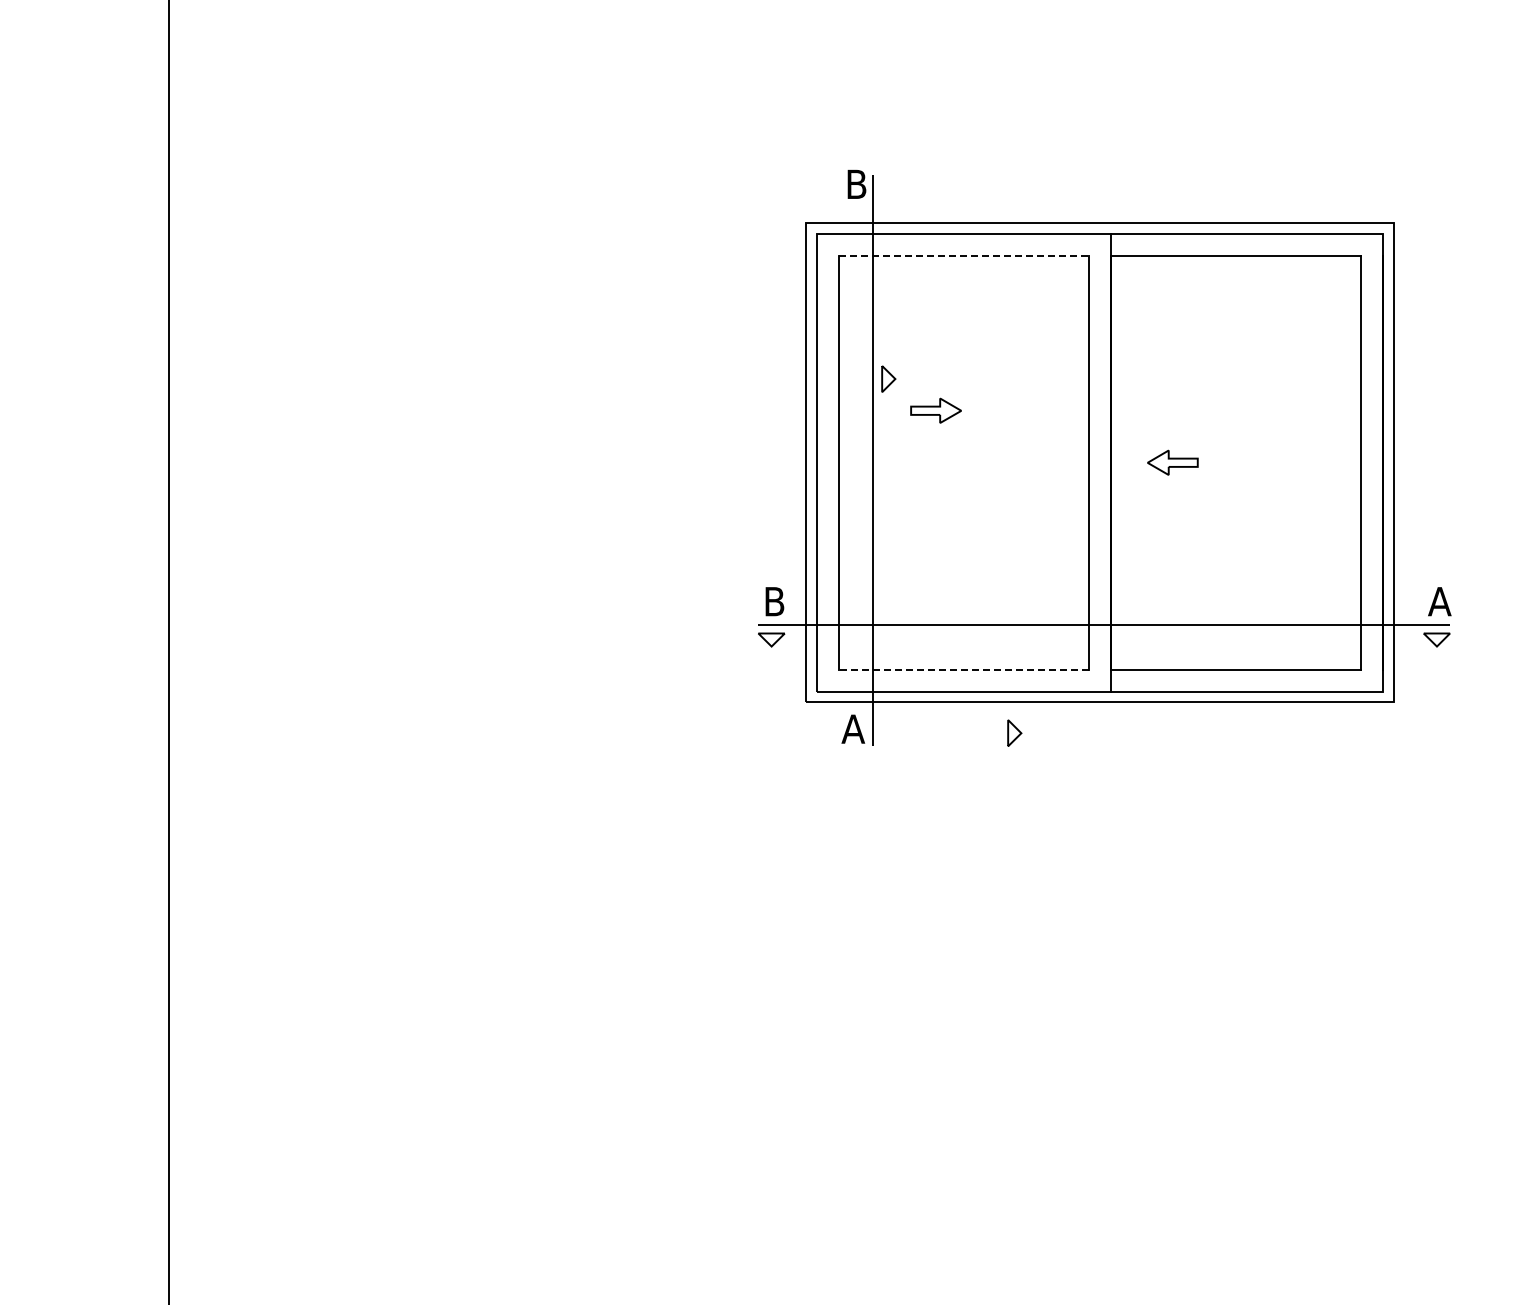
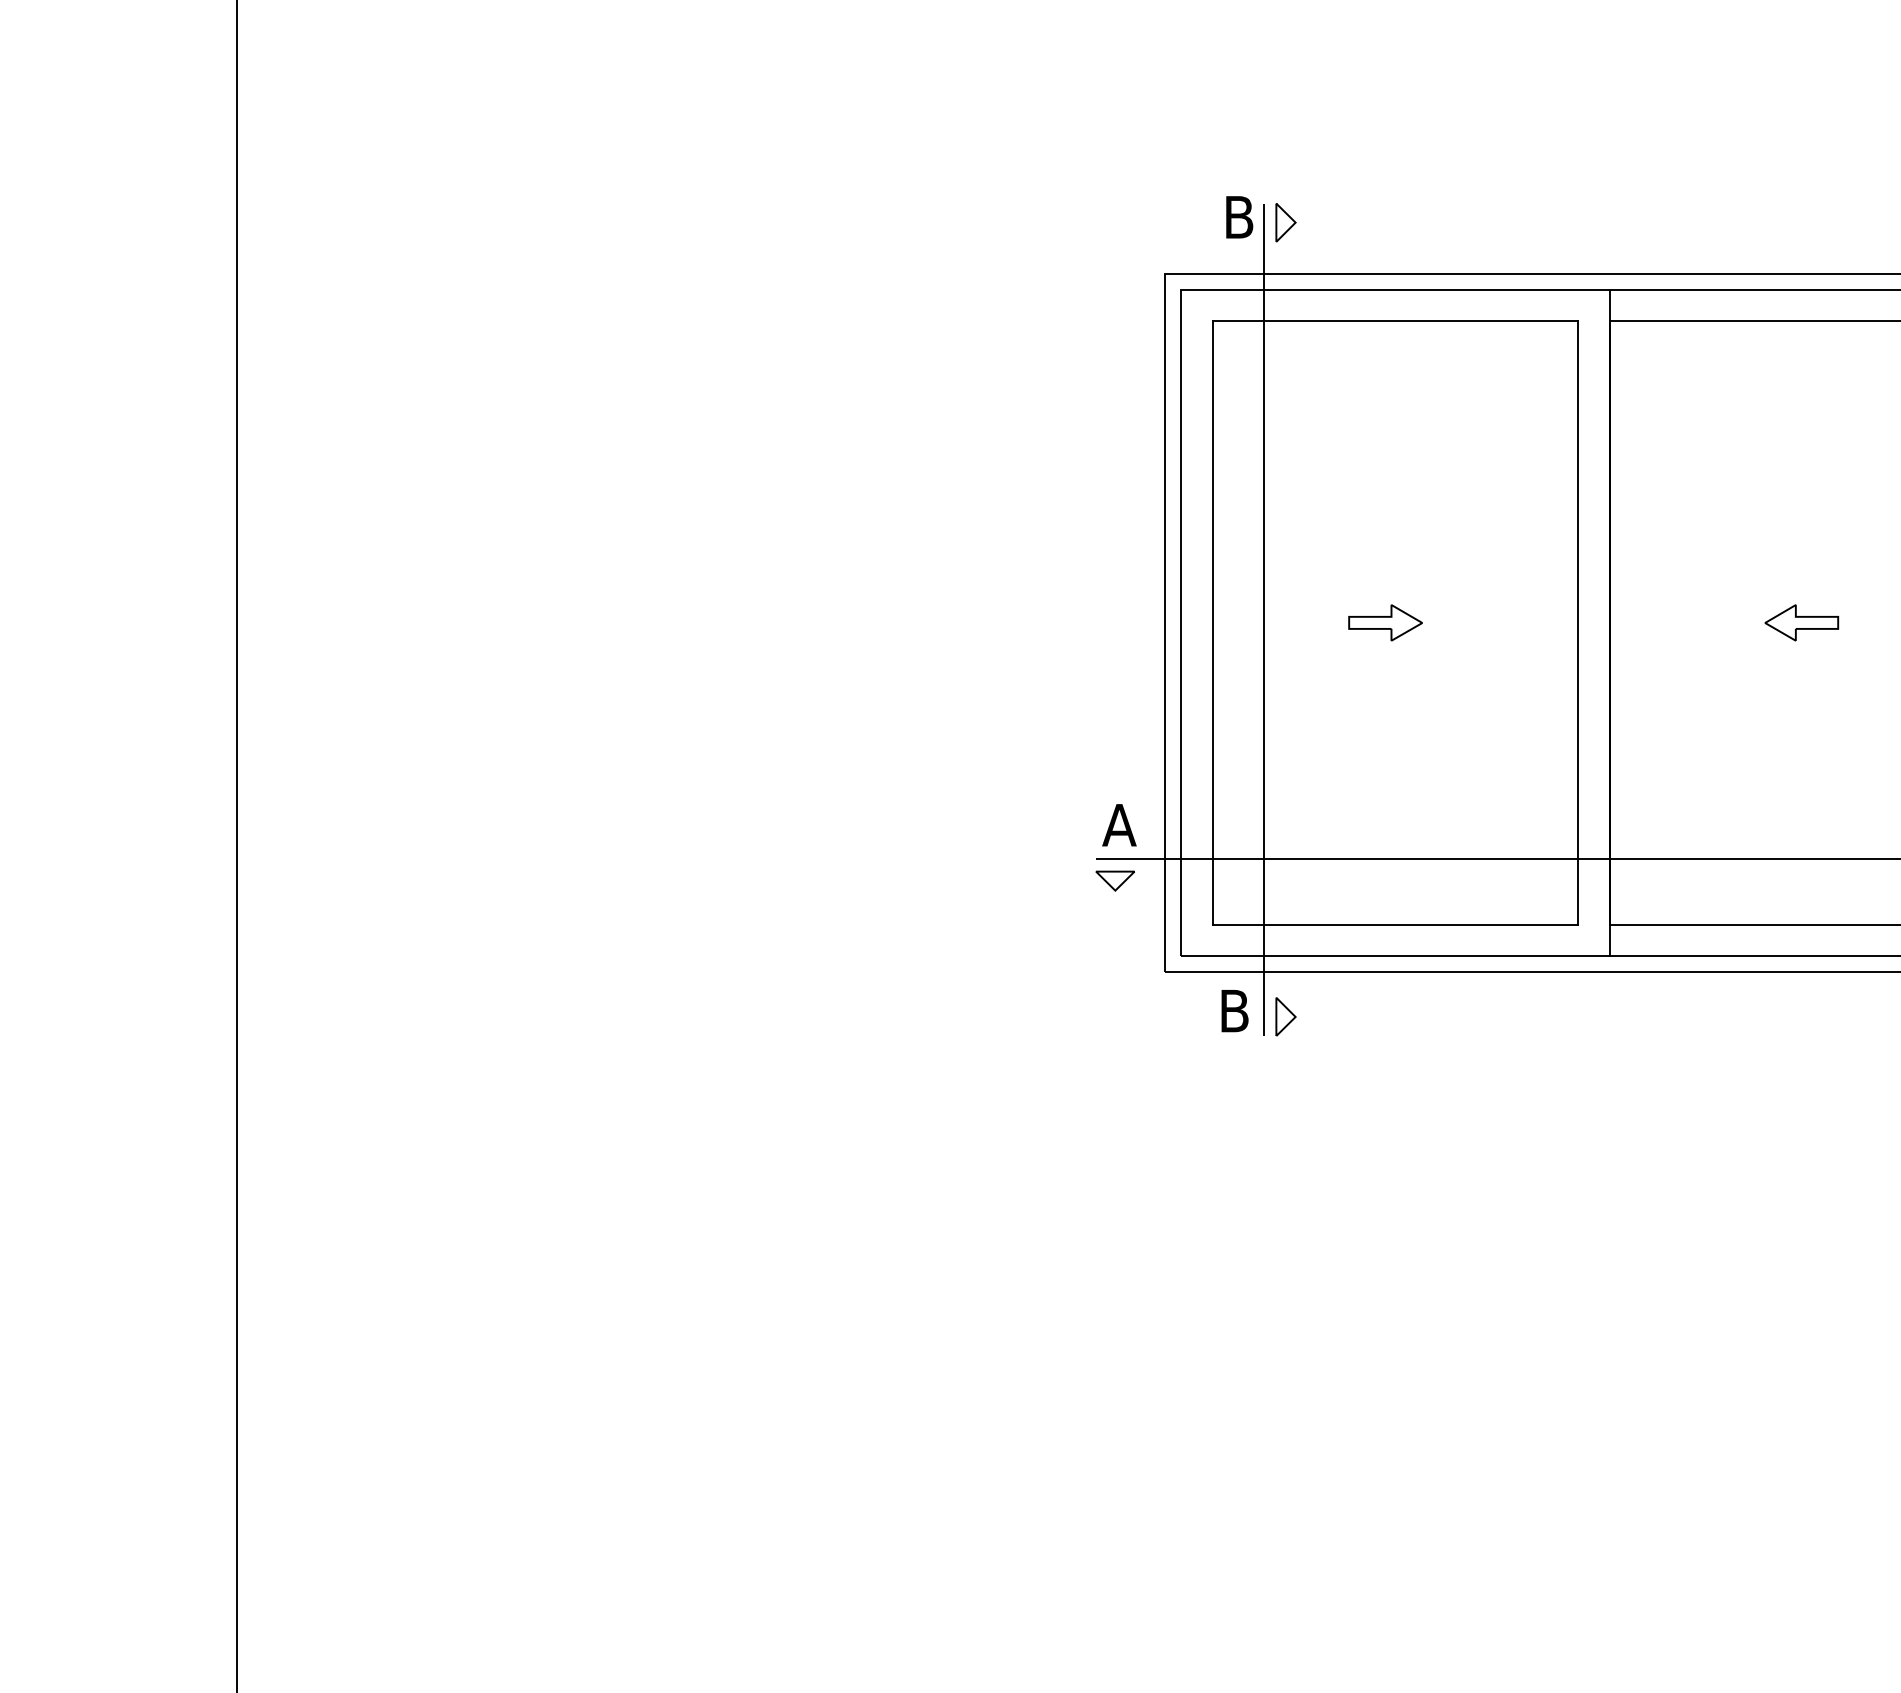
line: (964, 255) -> (1396, 320), dashed -> solid
part: (888, 378) -> (1285, 221), moved
part: (935, 410) -> (1384, 622), moved
part: (1172, 462) -> (1801, 622), moved
text: (774, 601) -> (1119, 825), B -> A
line: (963, 669) -> (1394, 924), dashed -> solid
text: (853, 728) -> (1234, 1010), A -> B
part: (1014, 732) -> (1285, 1015), moved

